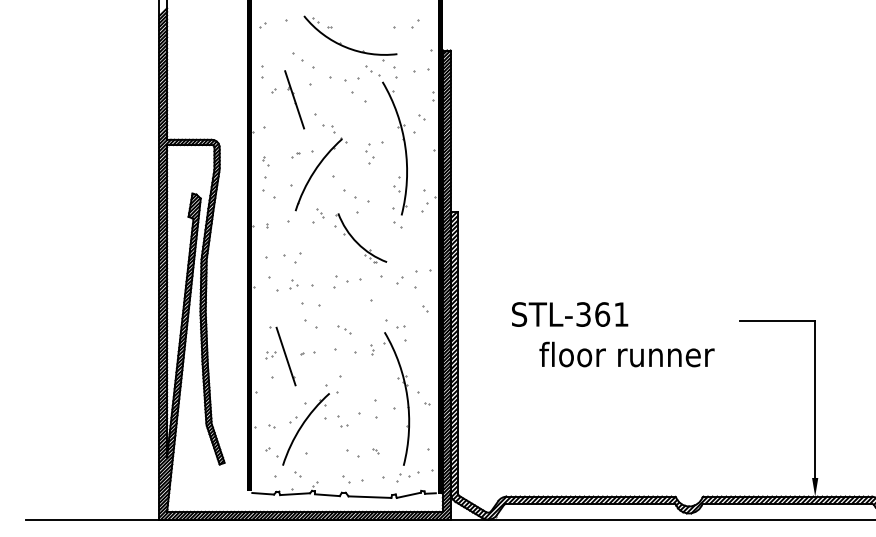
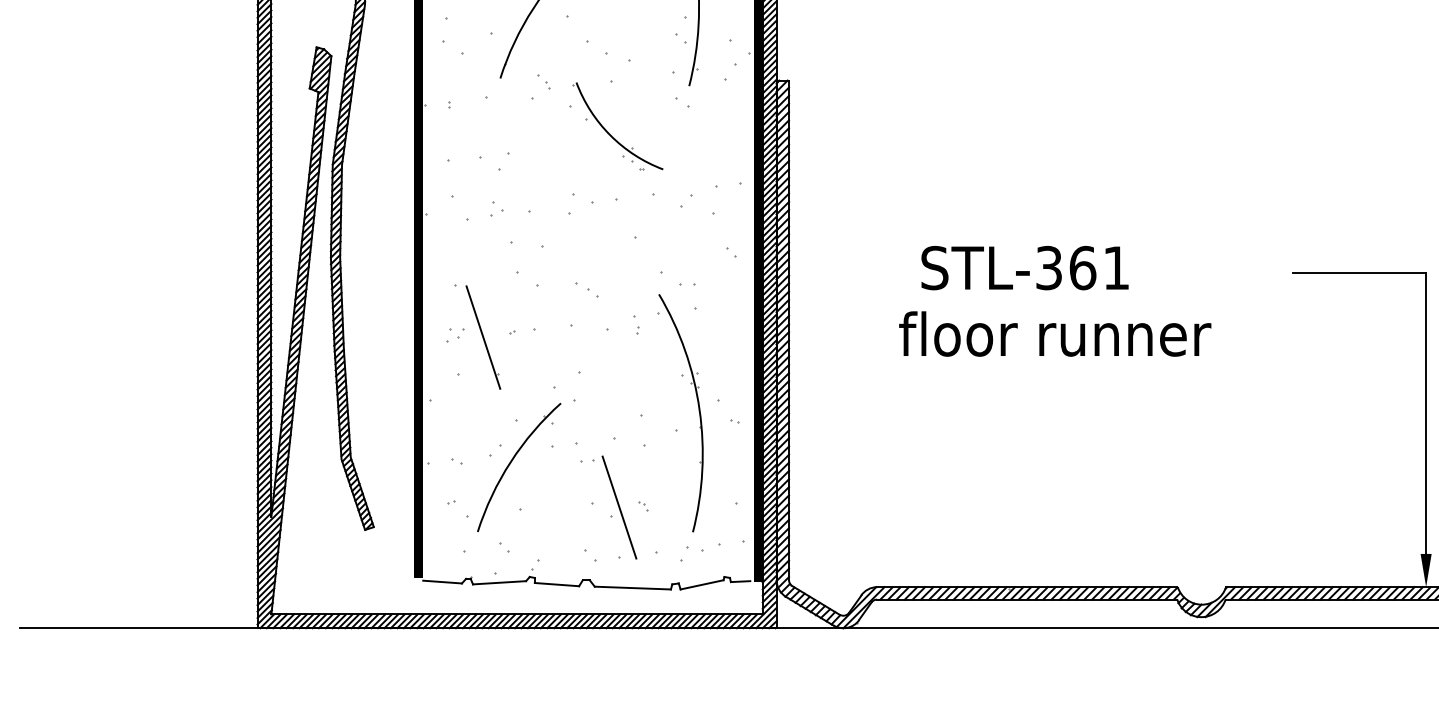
text: (570, 314) -> (1025, 267), moved
text: (626, 354) -> (1054, 333), moved
line: (362, 451) -> (619, 506), added

